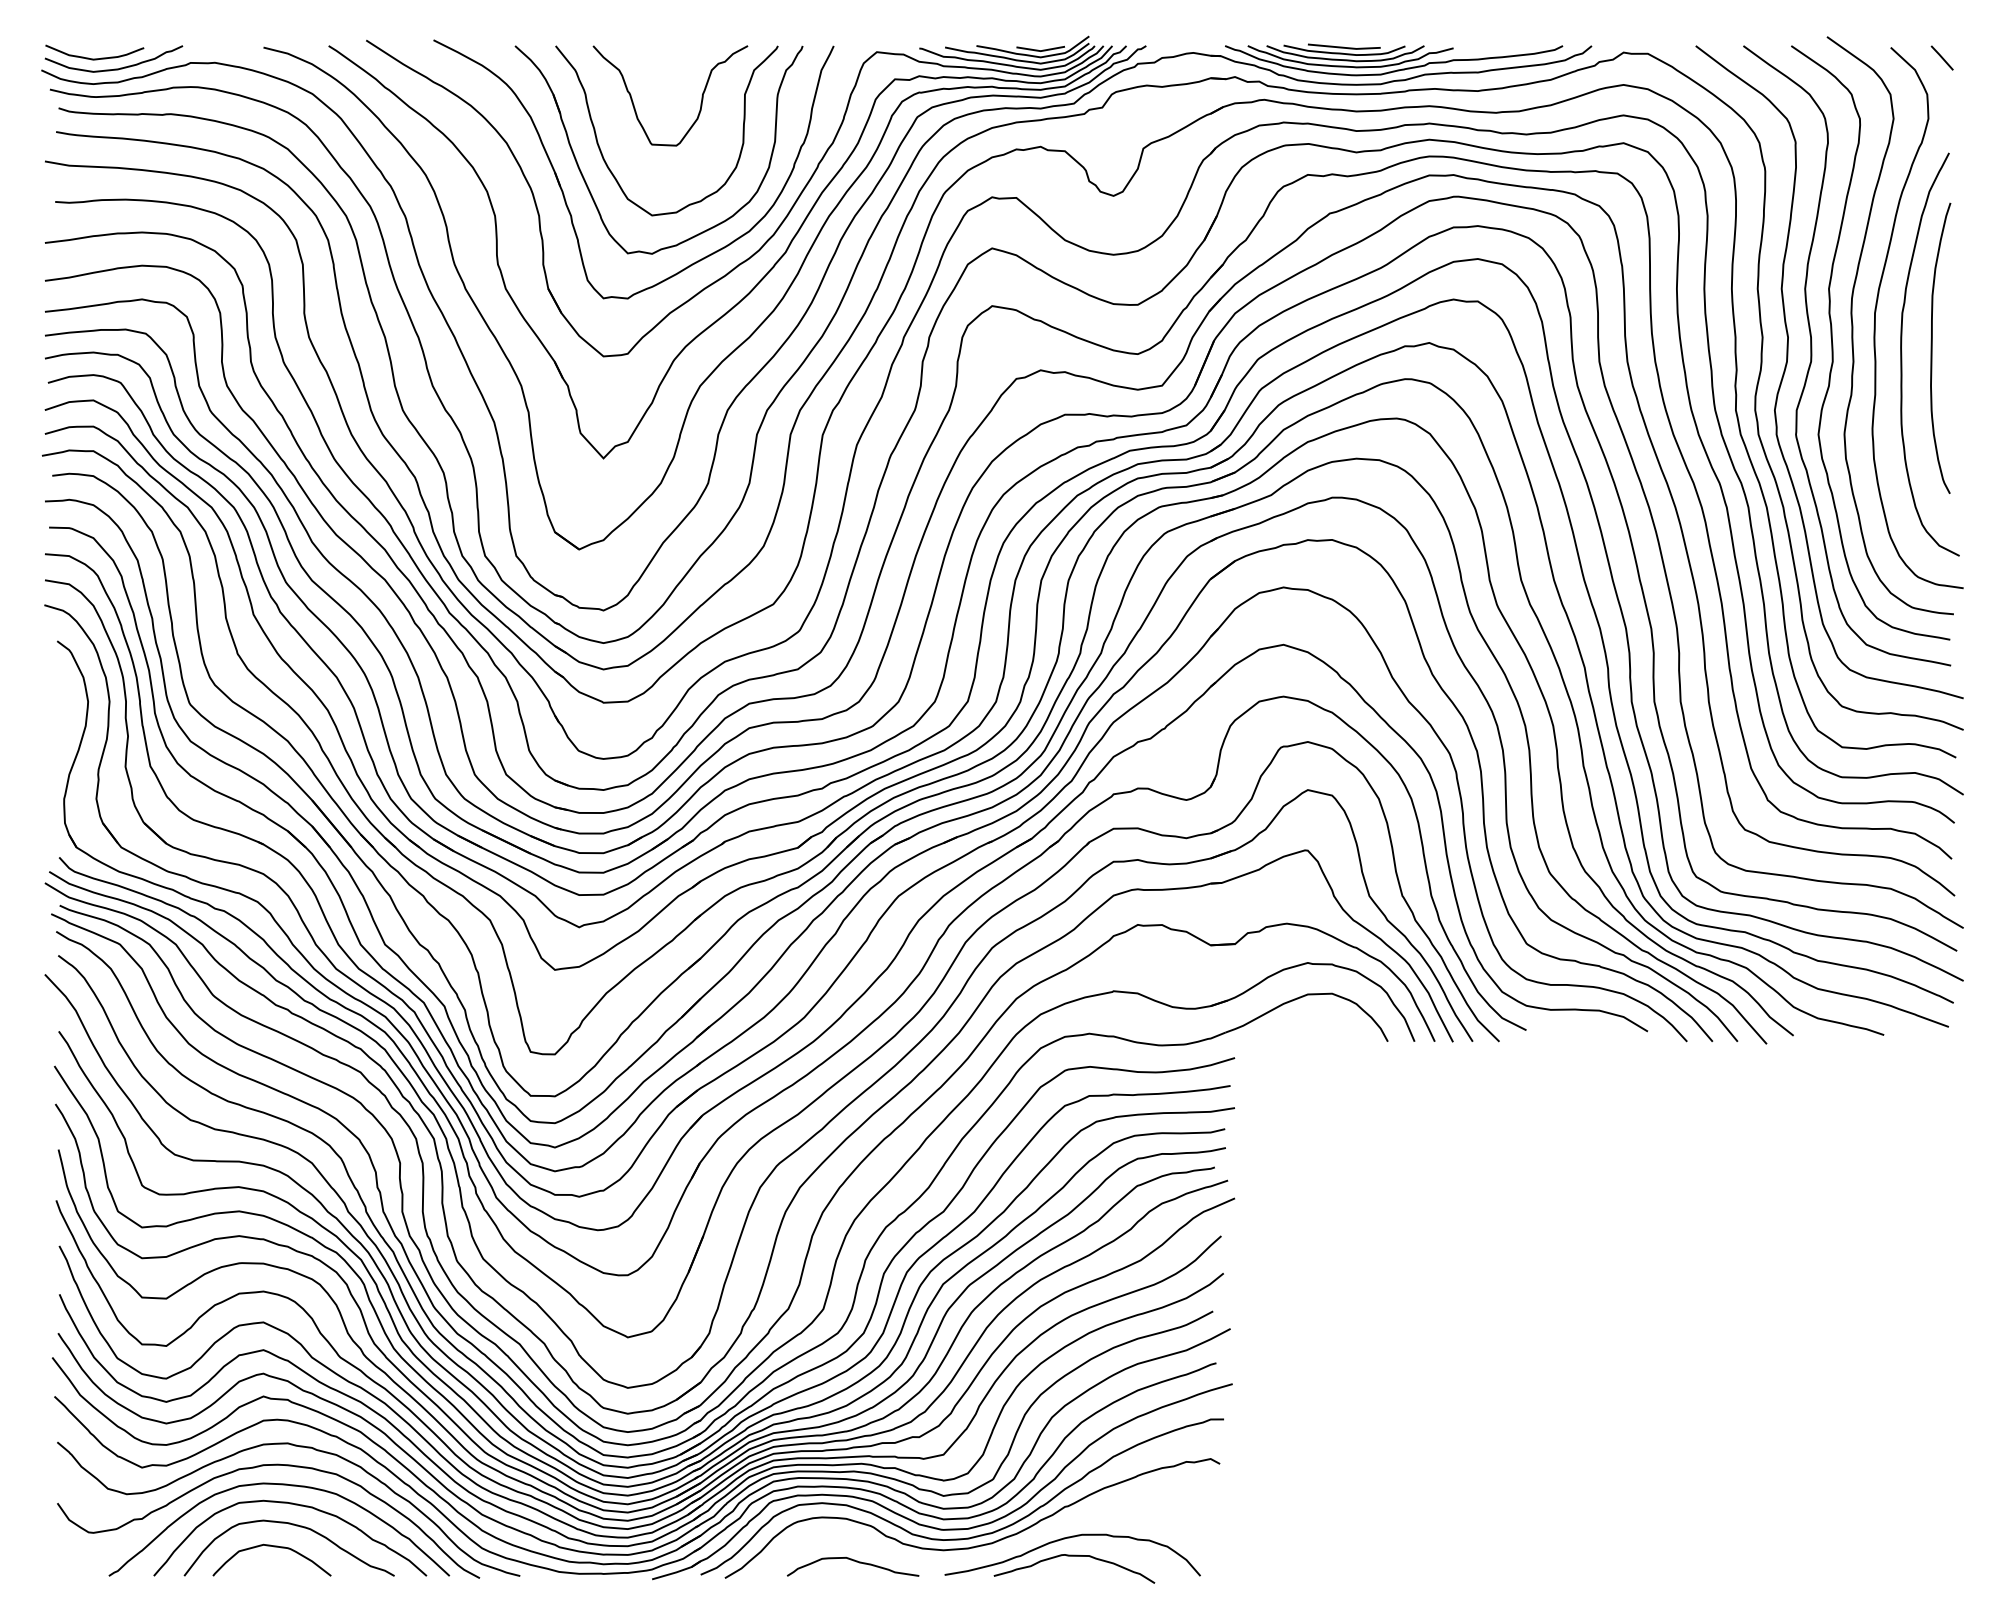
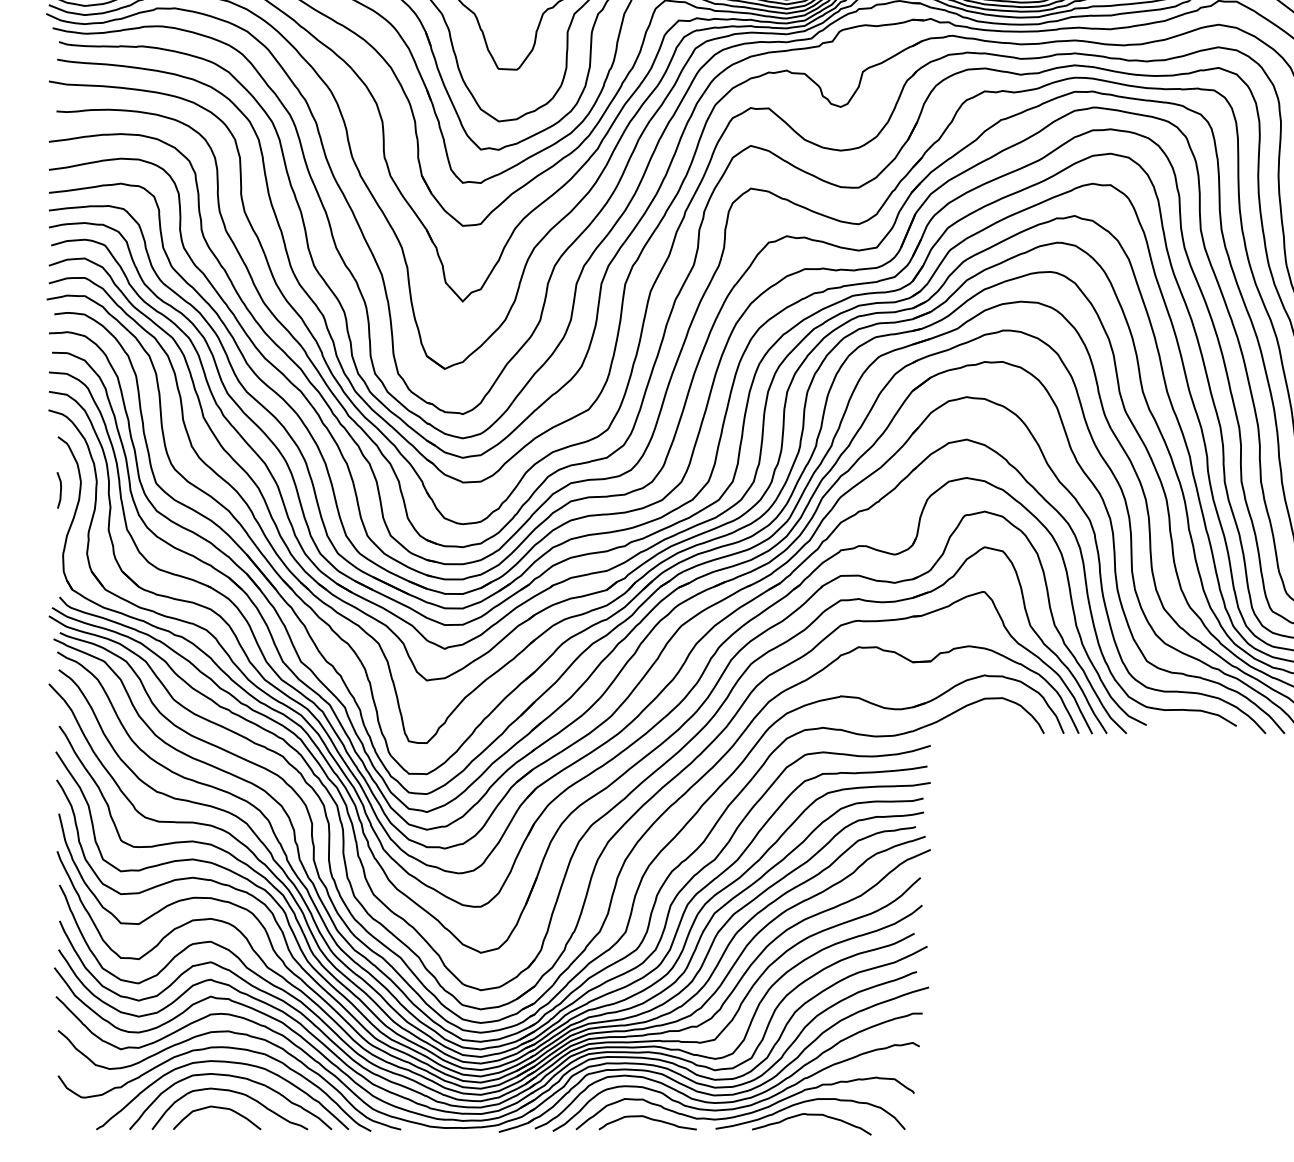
line: (60, 713) -> (60, 490), added
curve: (987, 1553) -> (747, 1112), added

